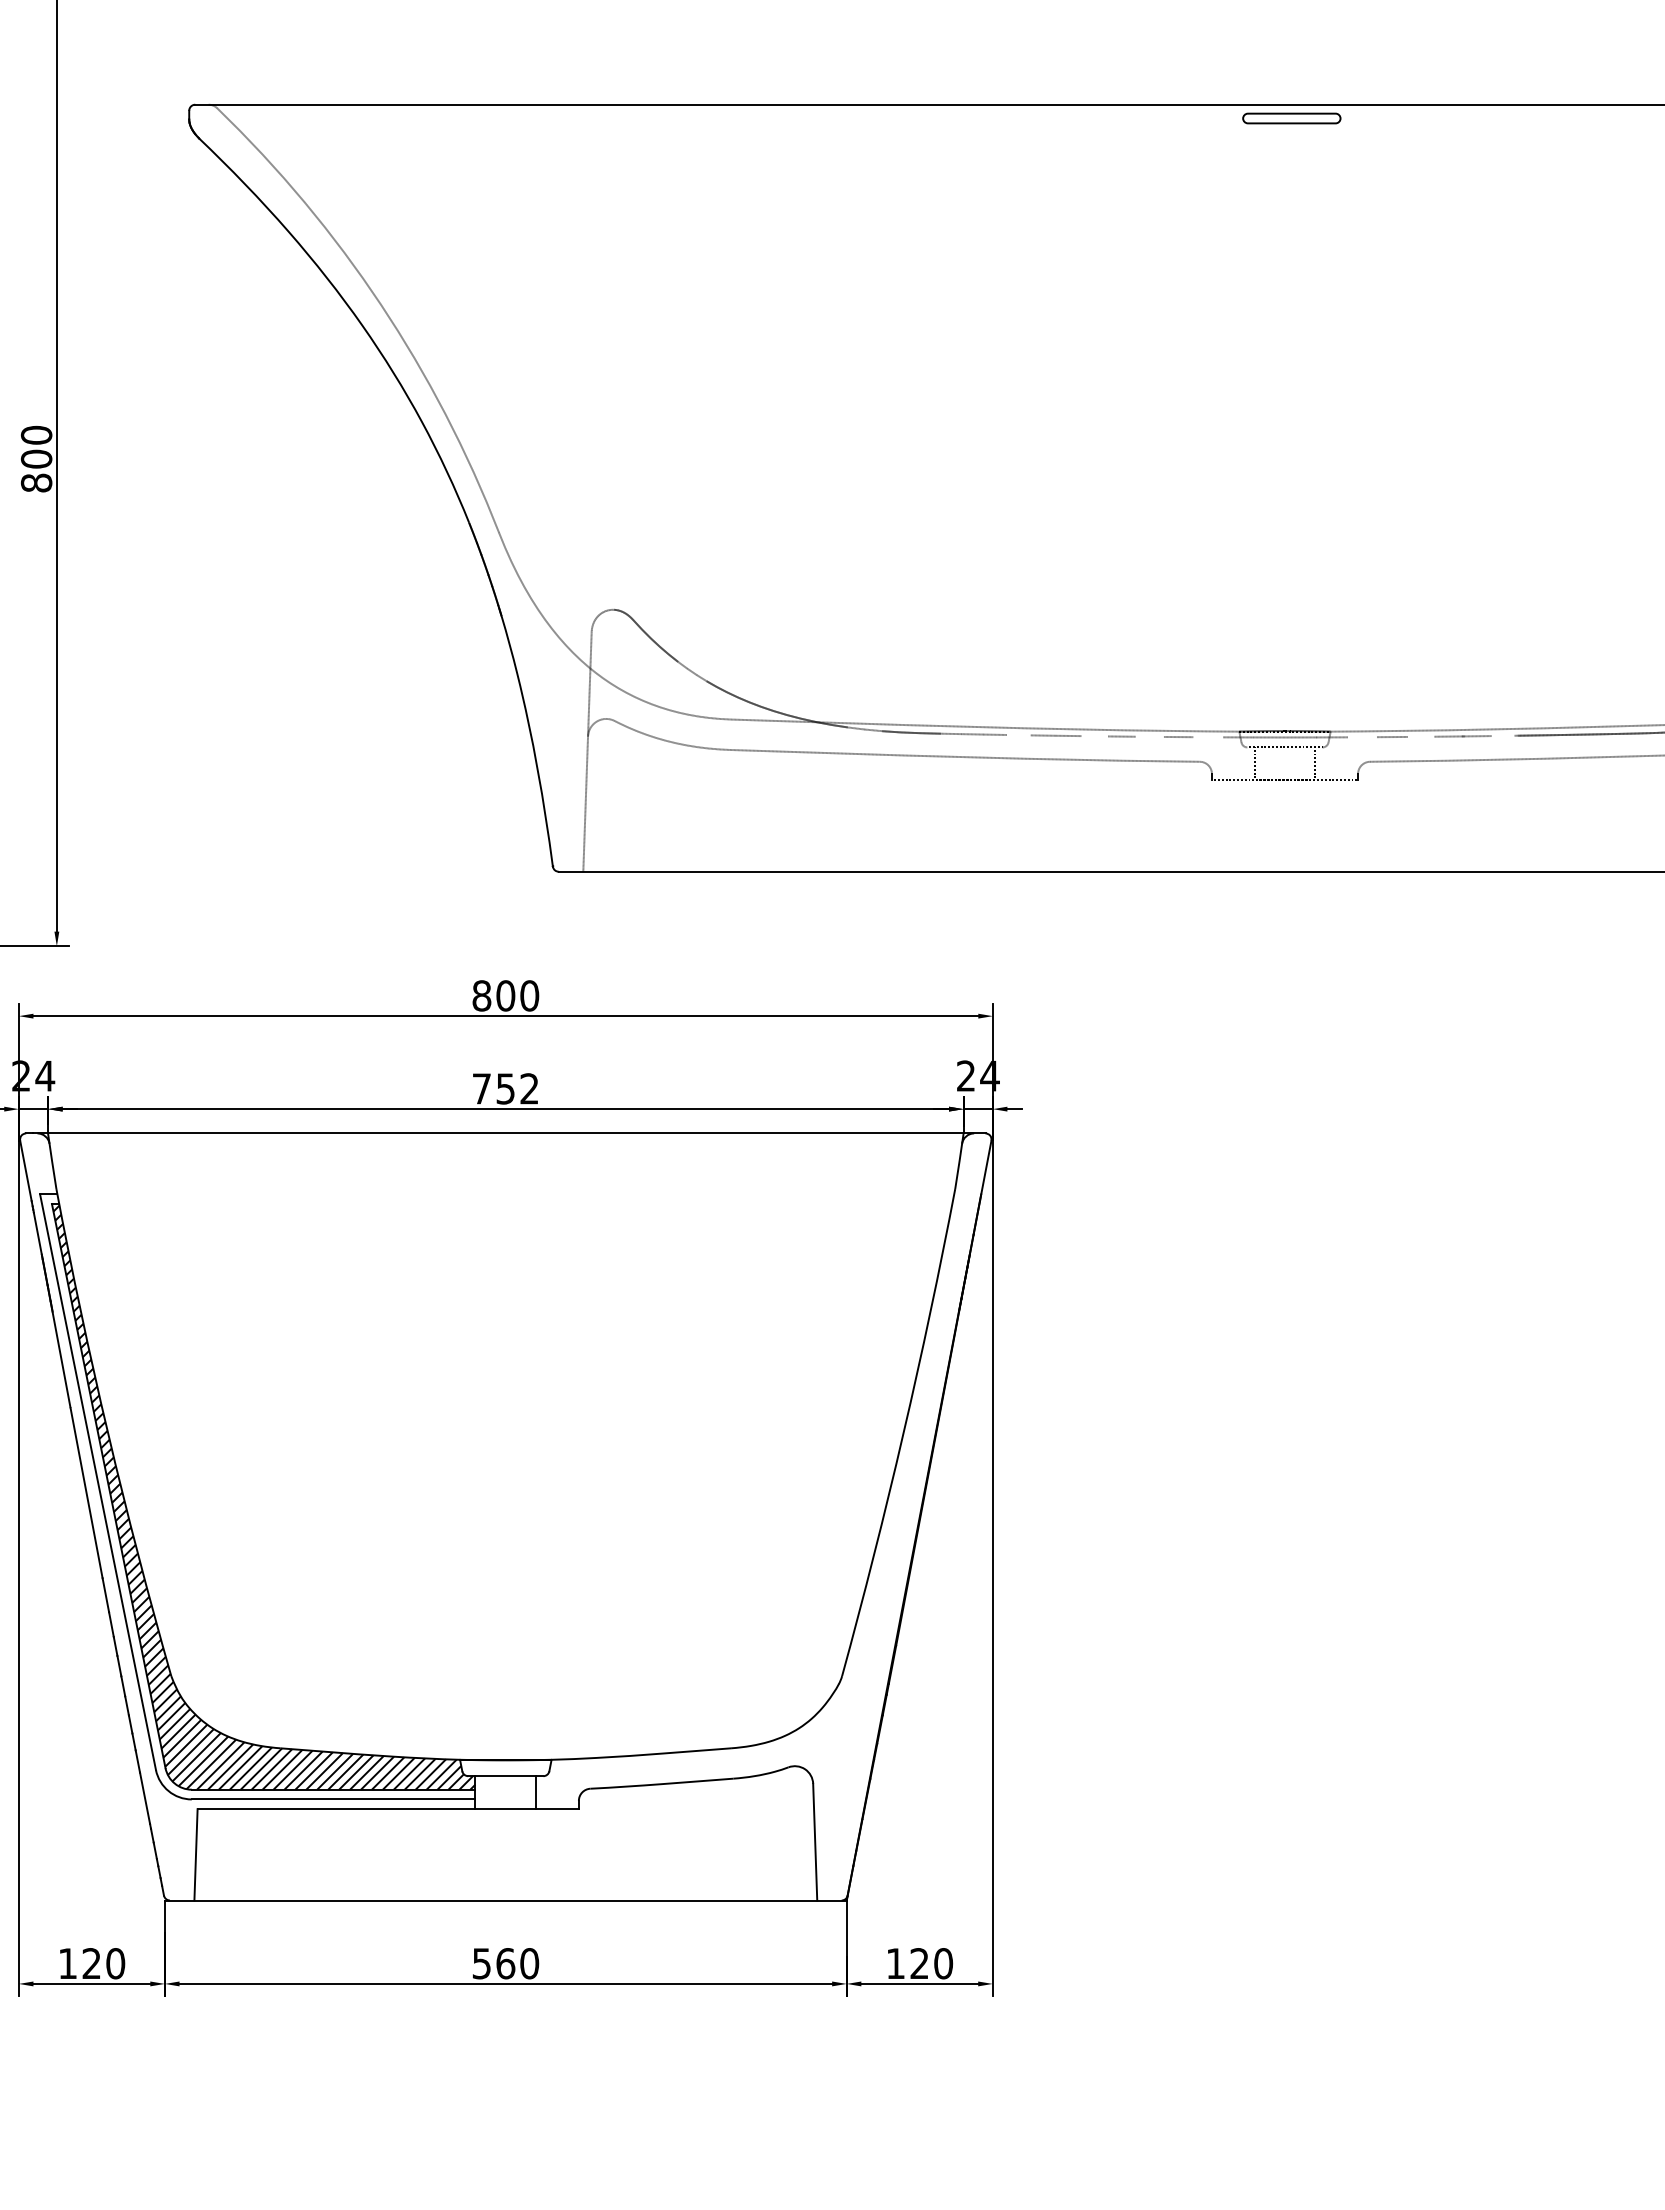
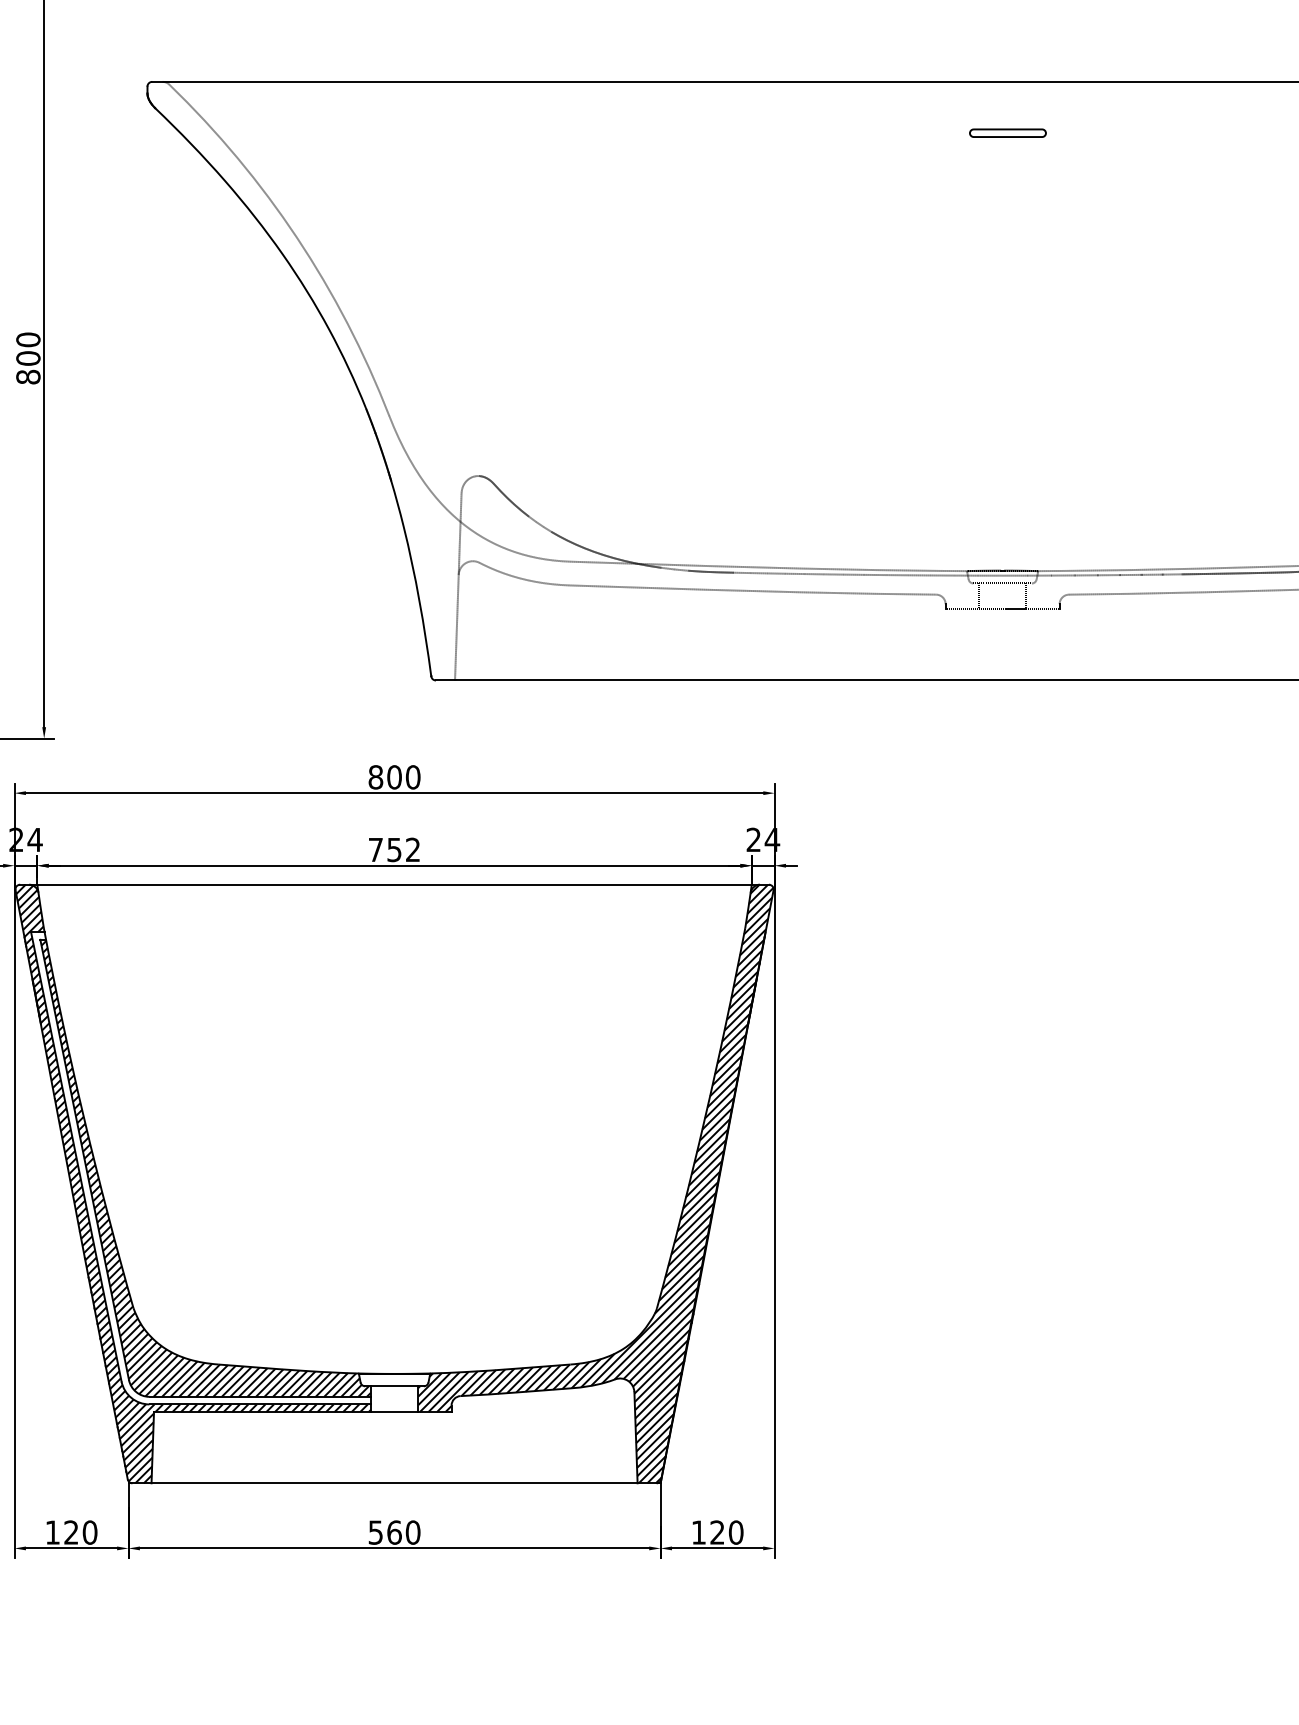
part: (1291, 118) -> (1007, 133), moved
line: (1018, 734) -> (794, 573), added
line: (1502, 735) -> (1172, 574), added
line: (1094, 736) -> (853, 574), added
line: (1149, 736) -> (896, 574), added
line: (1421, 736) -> (1109, 574), added
line: (1208, 737) -> (942, 575), added
line: (1362, 737) -> (1063, 575), added
hatch: (248, 1516) -> (193, 1183), added
hatch: (763, 1516) -> (595, 1183), added

